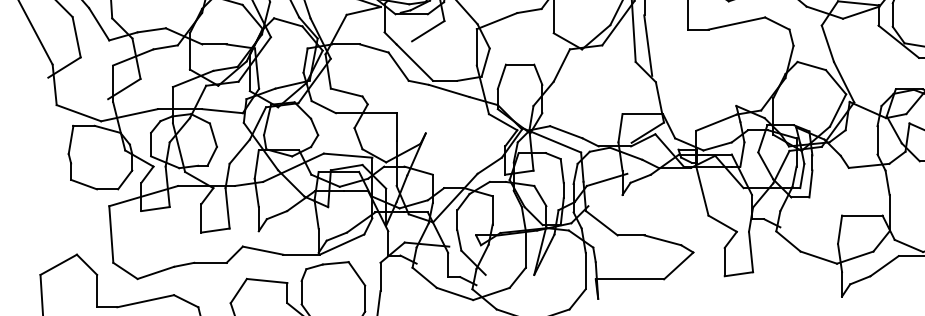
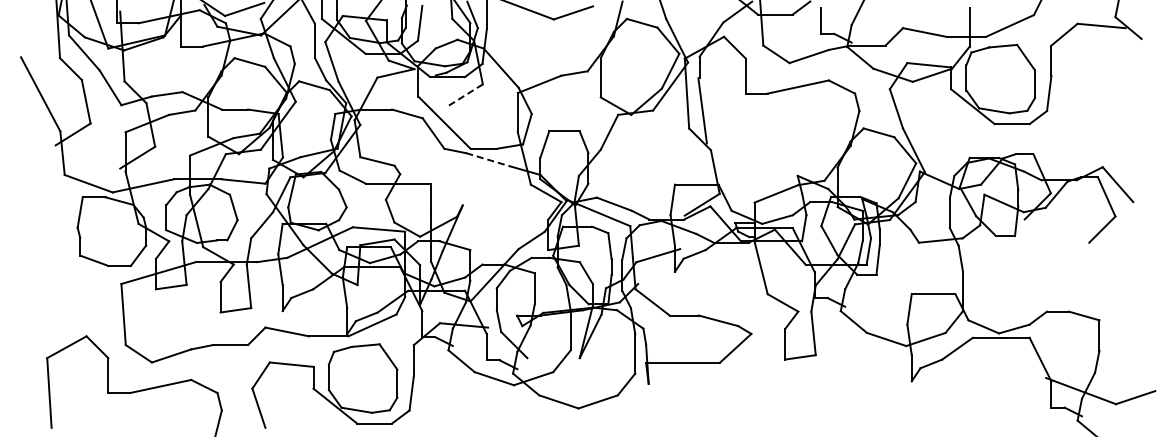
line: (428, 31) -> (465, 95), solid -> dashed
line: (449, 90) -> (488, 159), solid -> dashed

